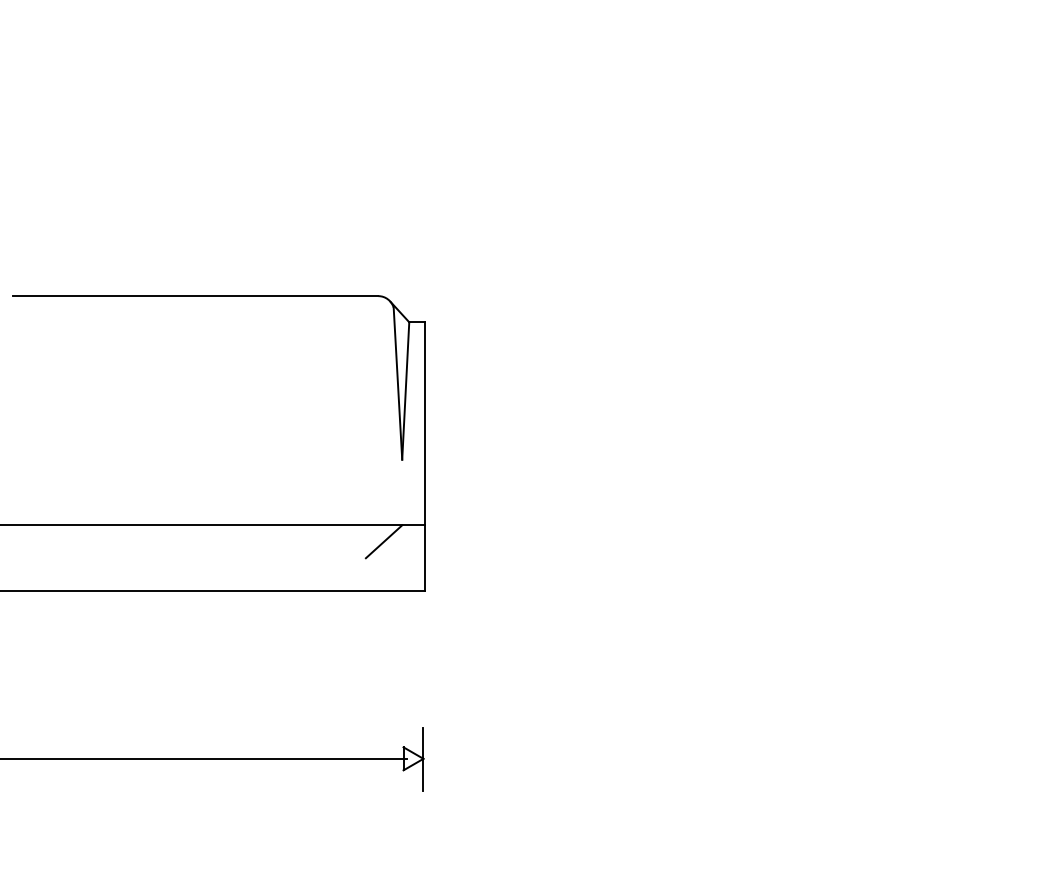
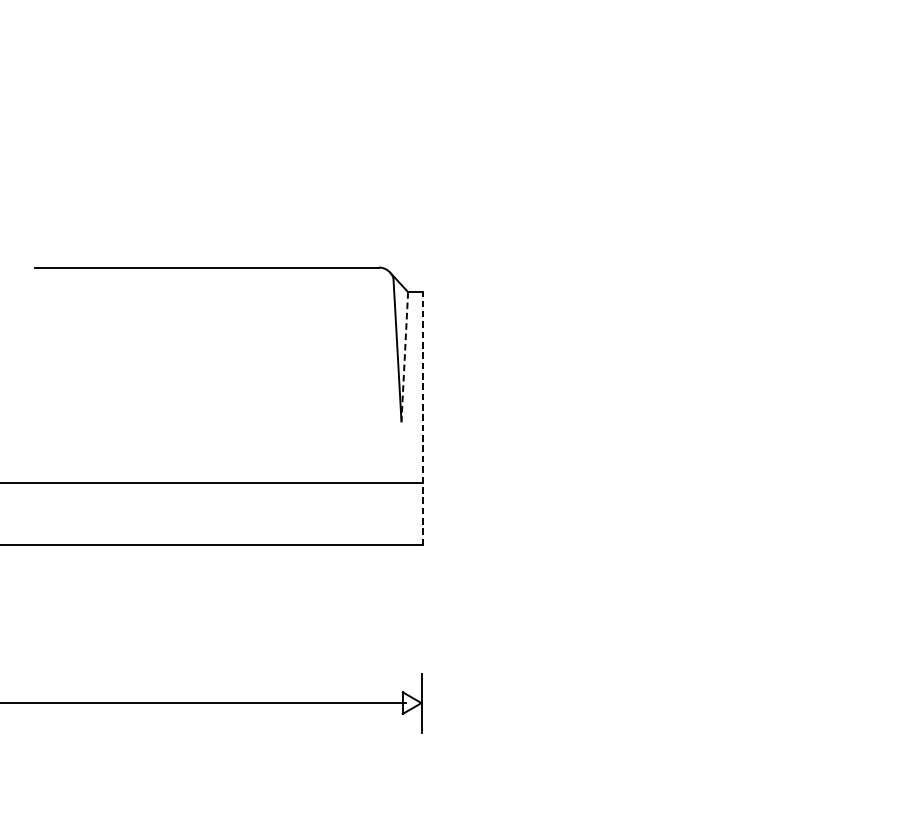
line: (405, 390) -> (404, 356), solid -> dashed
line: (425, 456) -> (423, 418), solid -> dashed
line: (383, 541) -> (383, 498), removed

